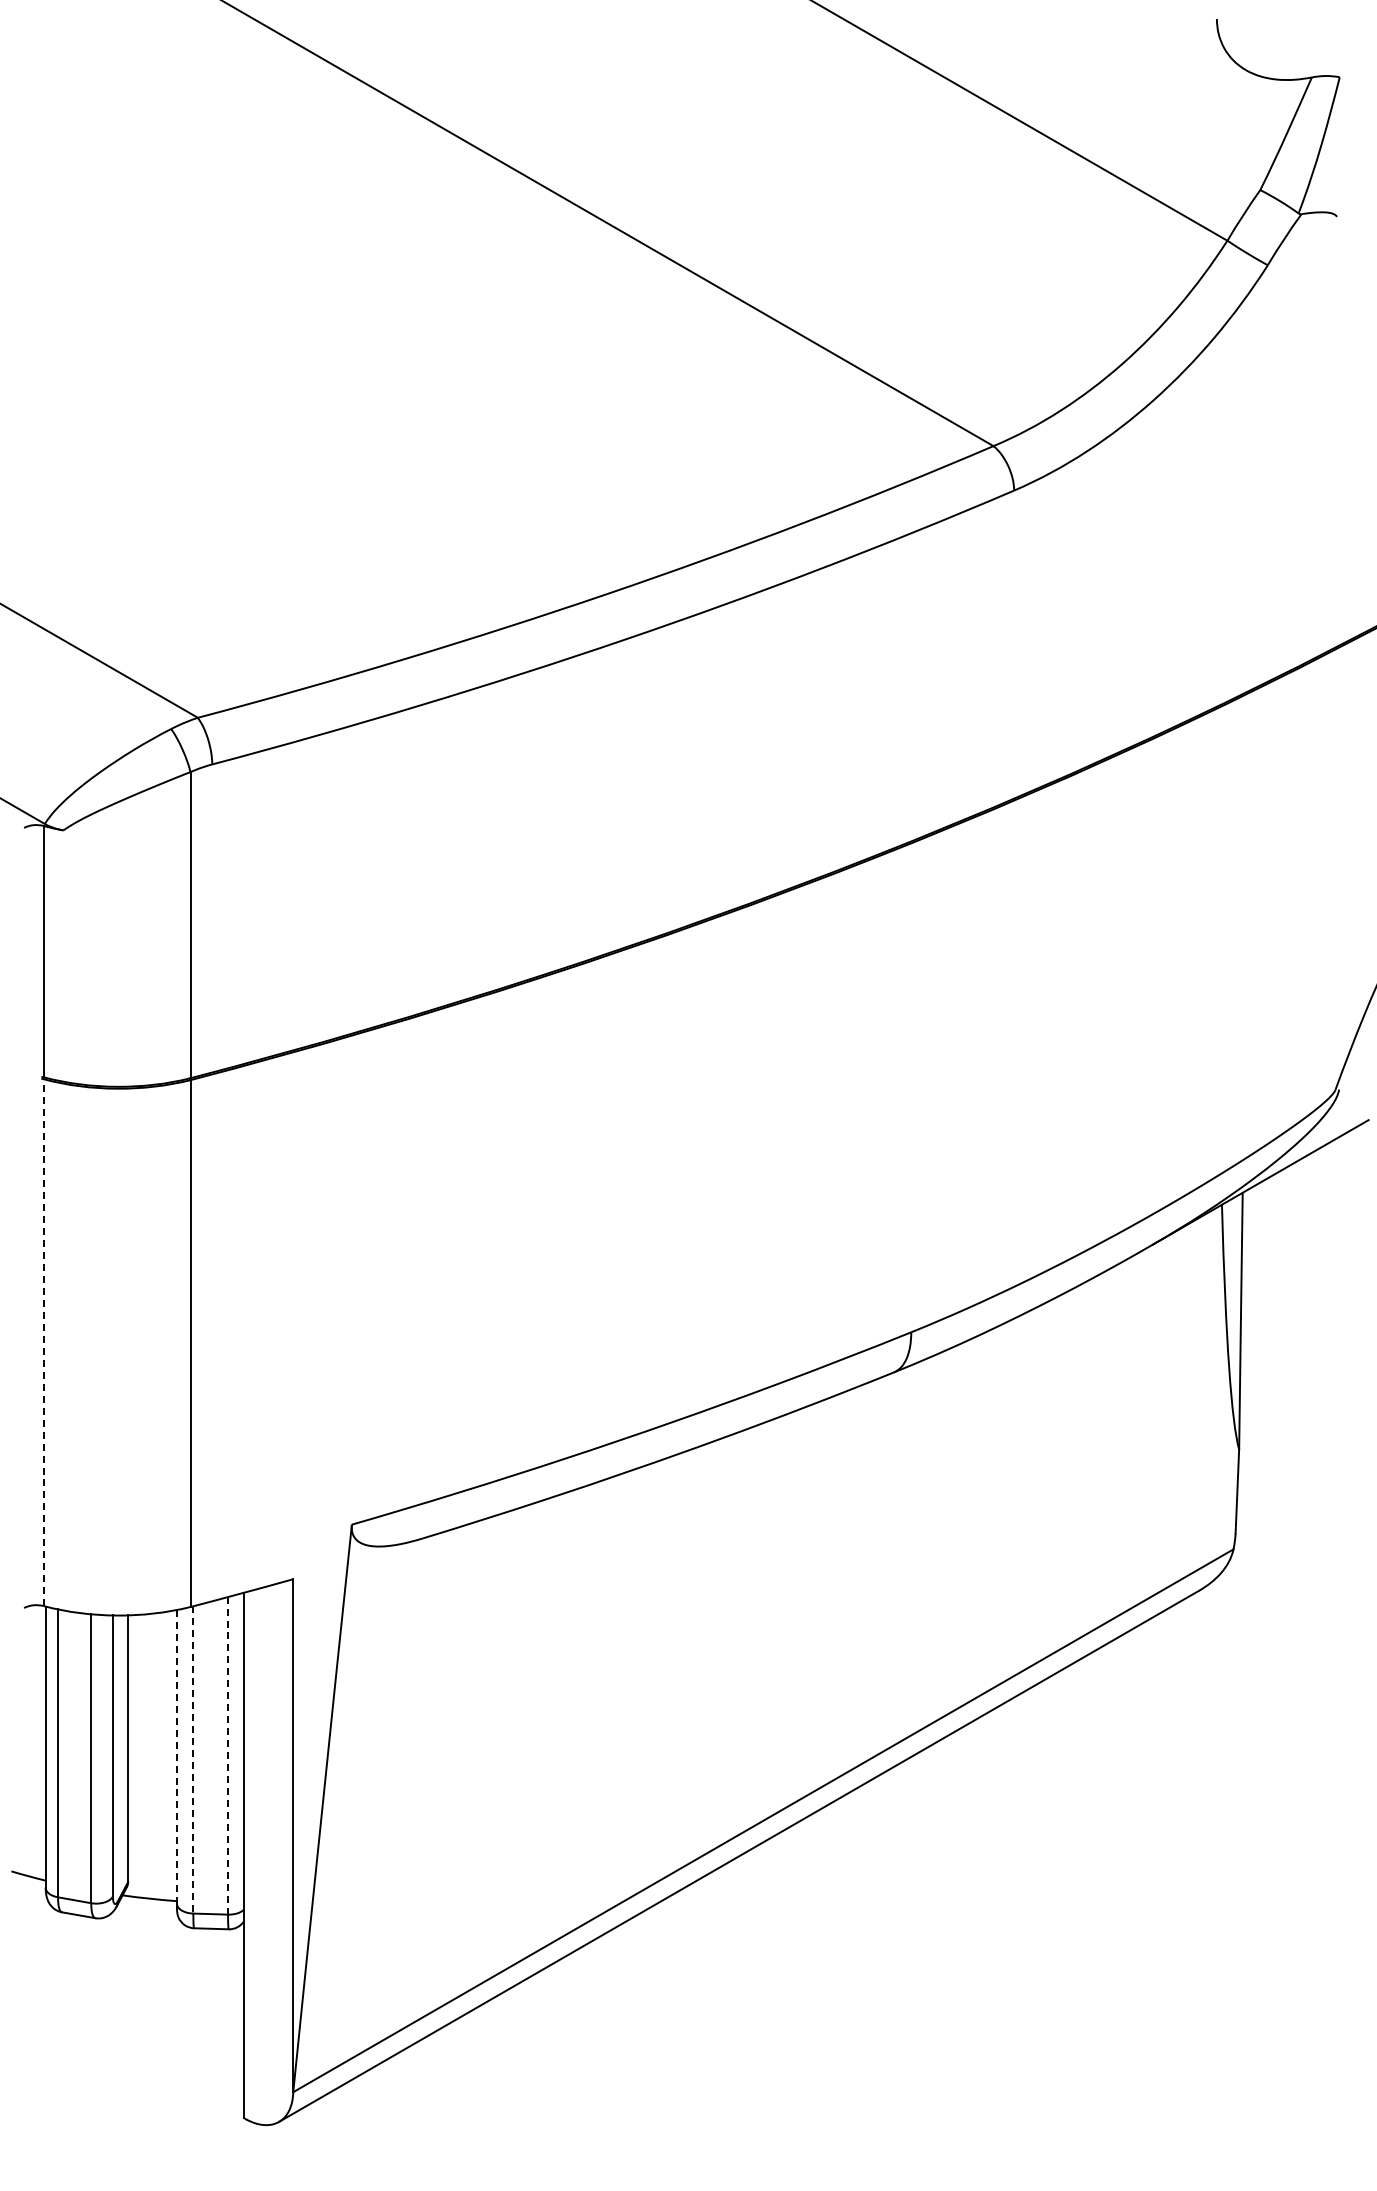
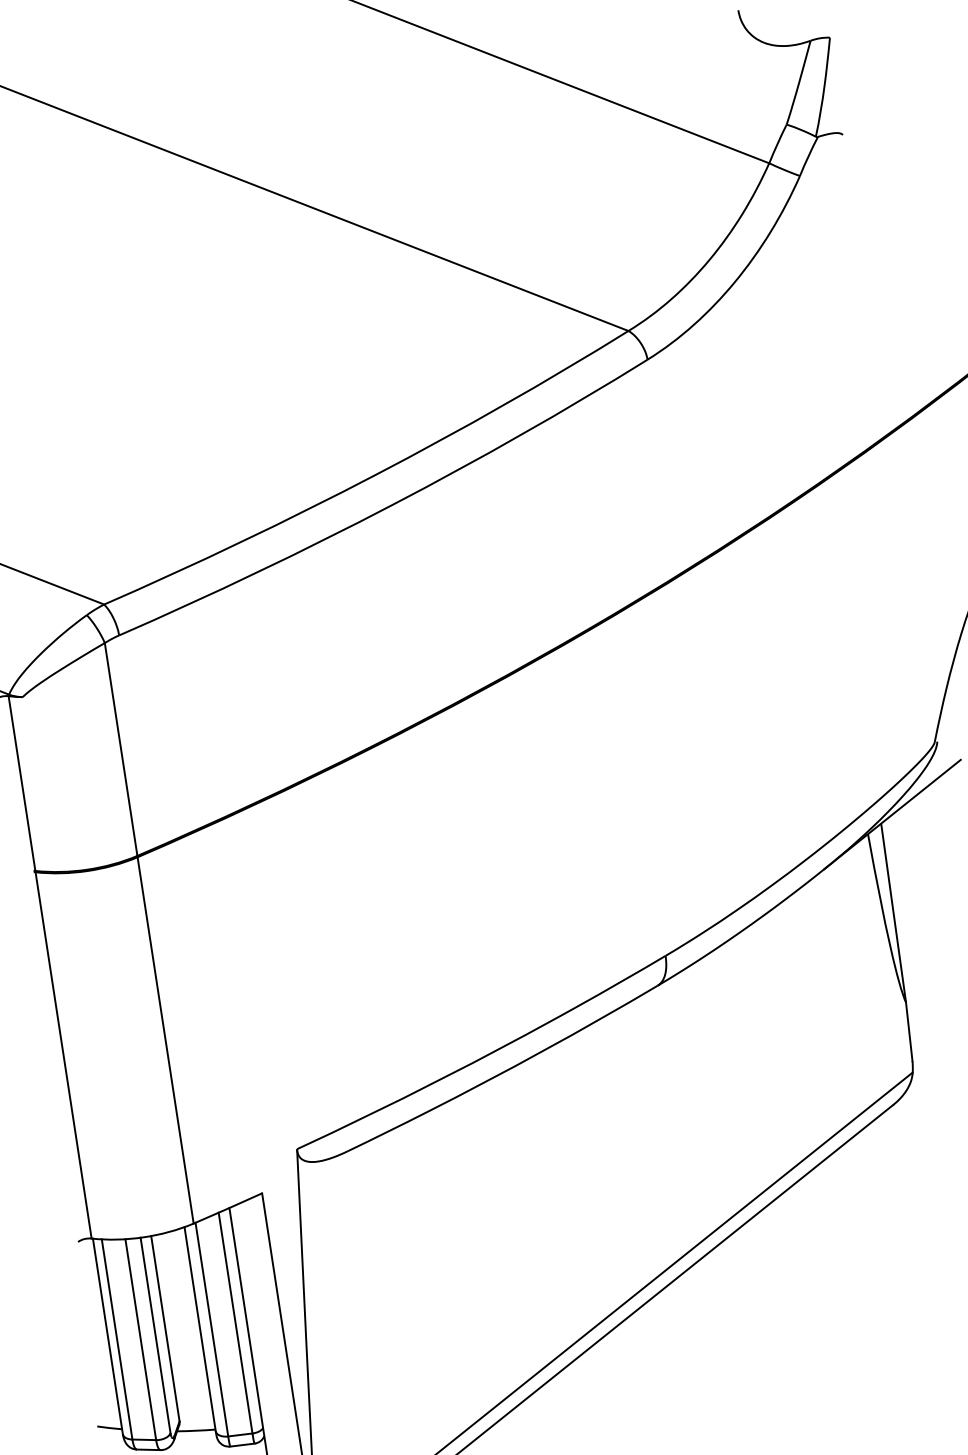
line: (43, 1342) -> (63, 1055), dashed -> solid
line: (228, 1755) -> (235, 1322), dashed -> solid
line: (176, 1756) -> (199, 1329), dashed -> solid
line: (193, 1759) -> (211, 1329), dashed -> solid

